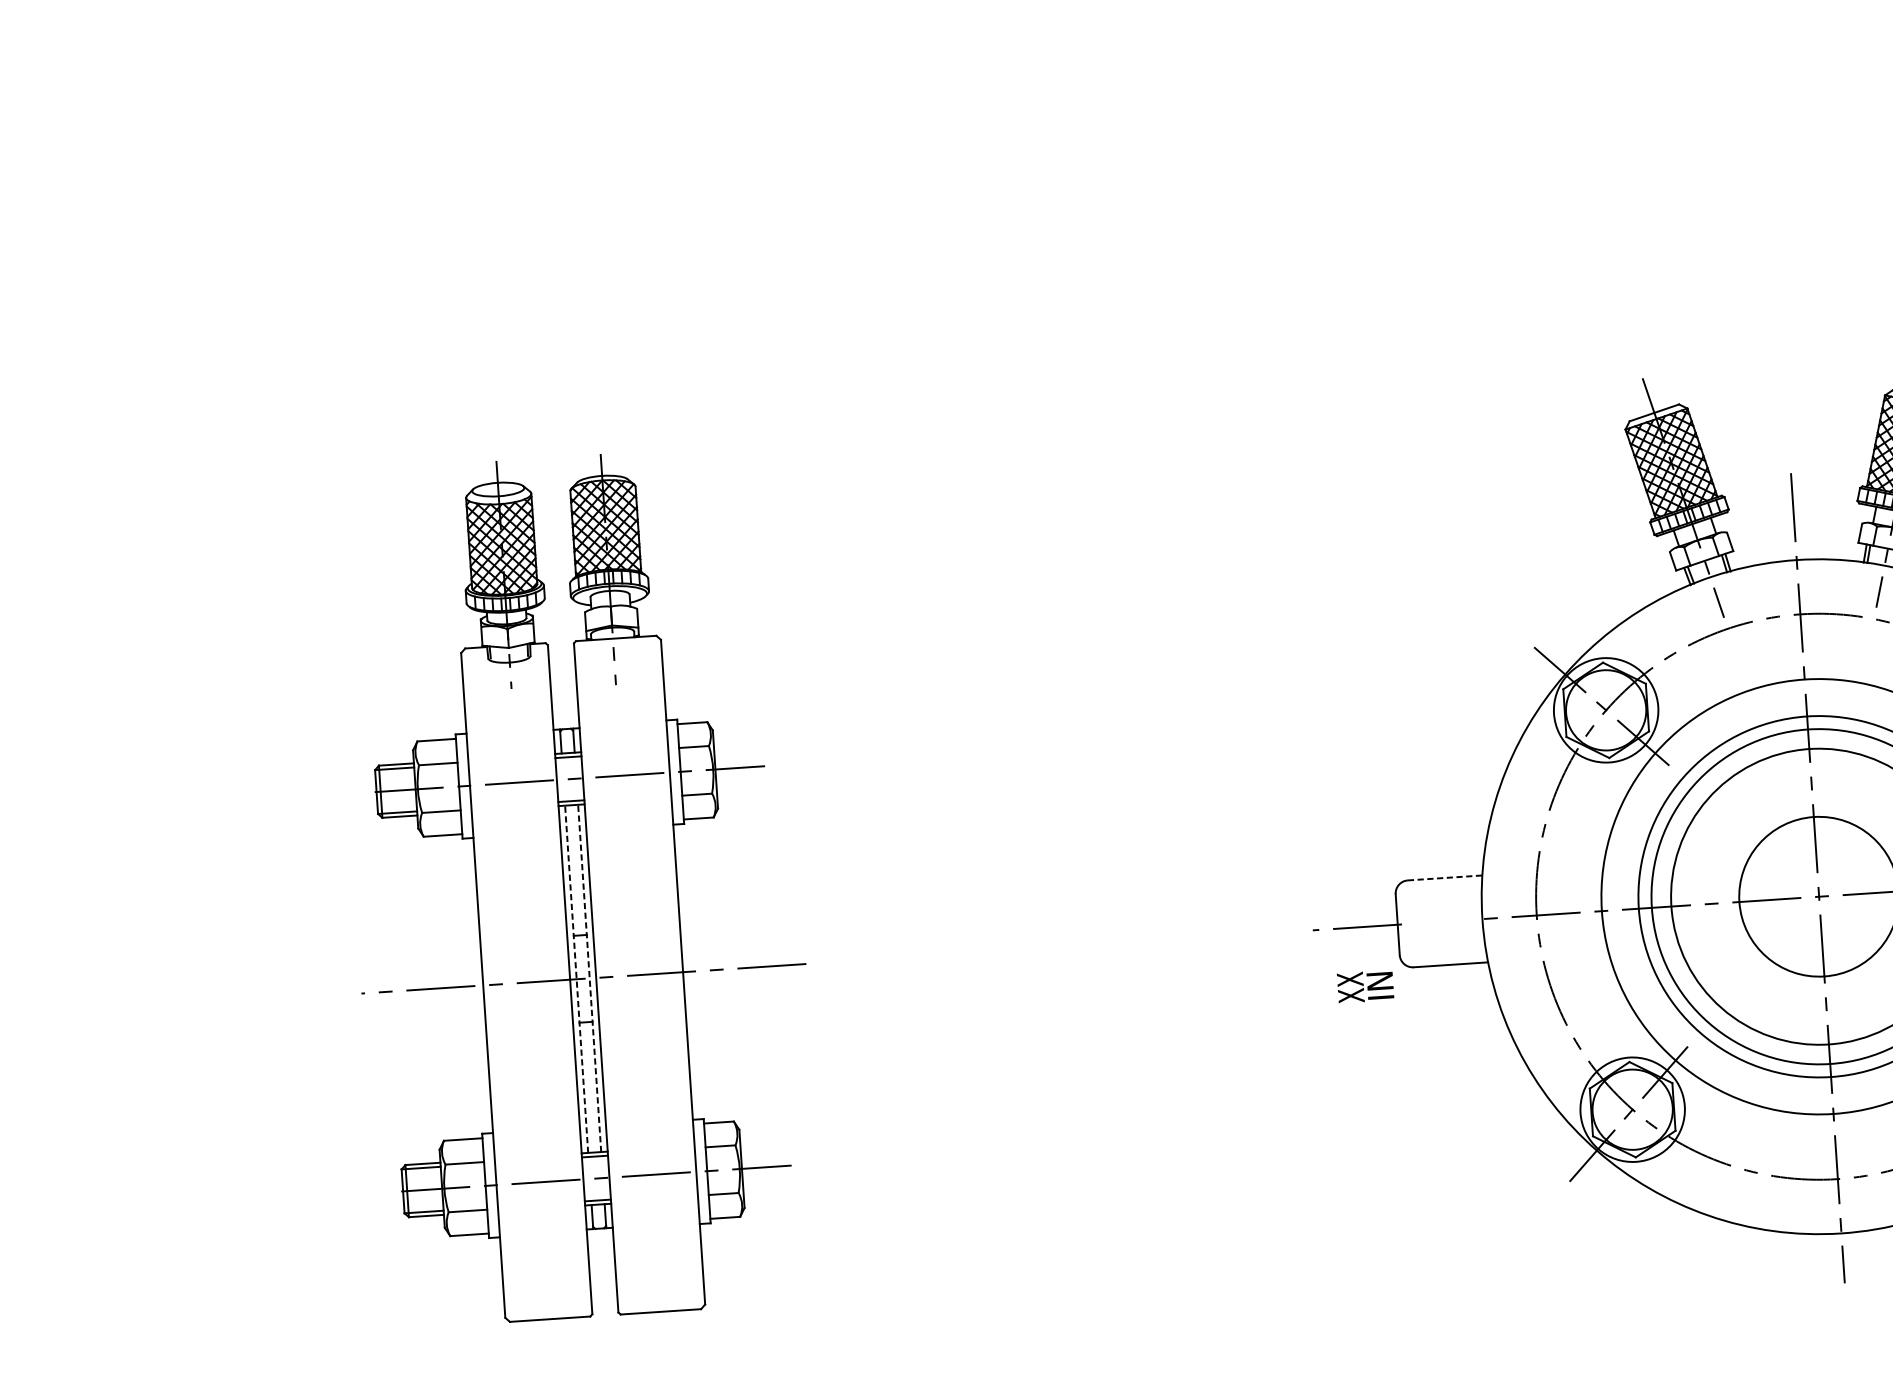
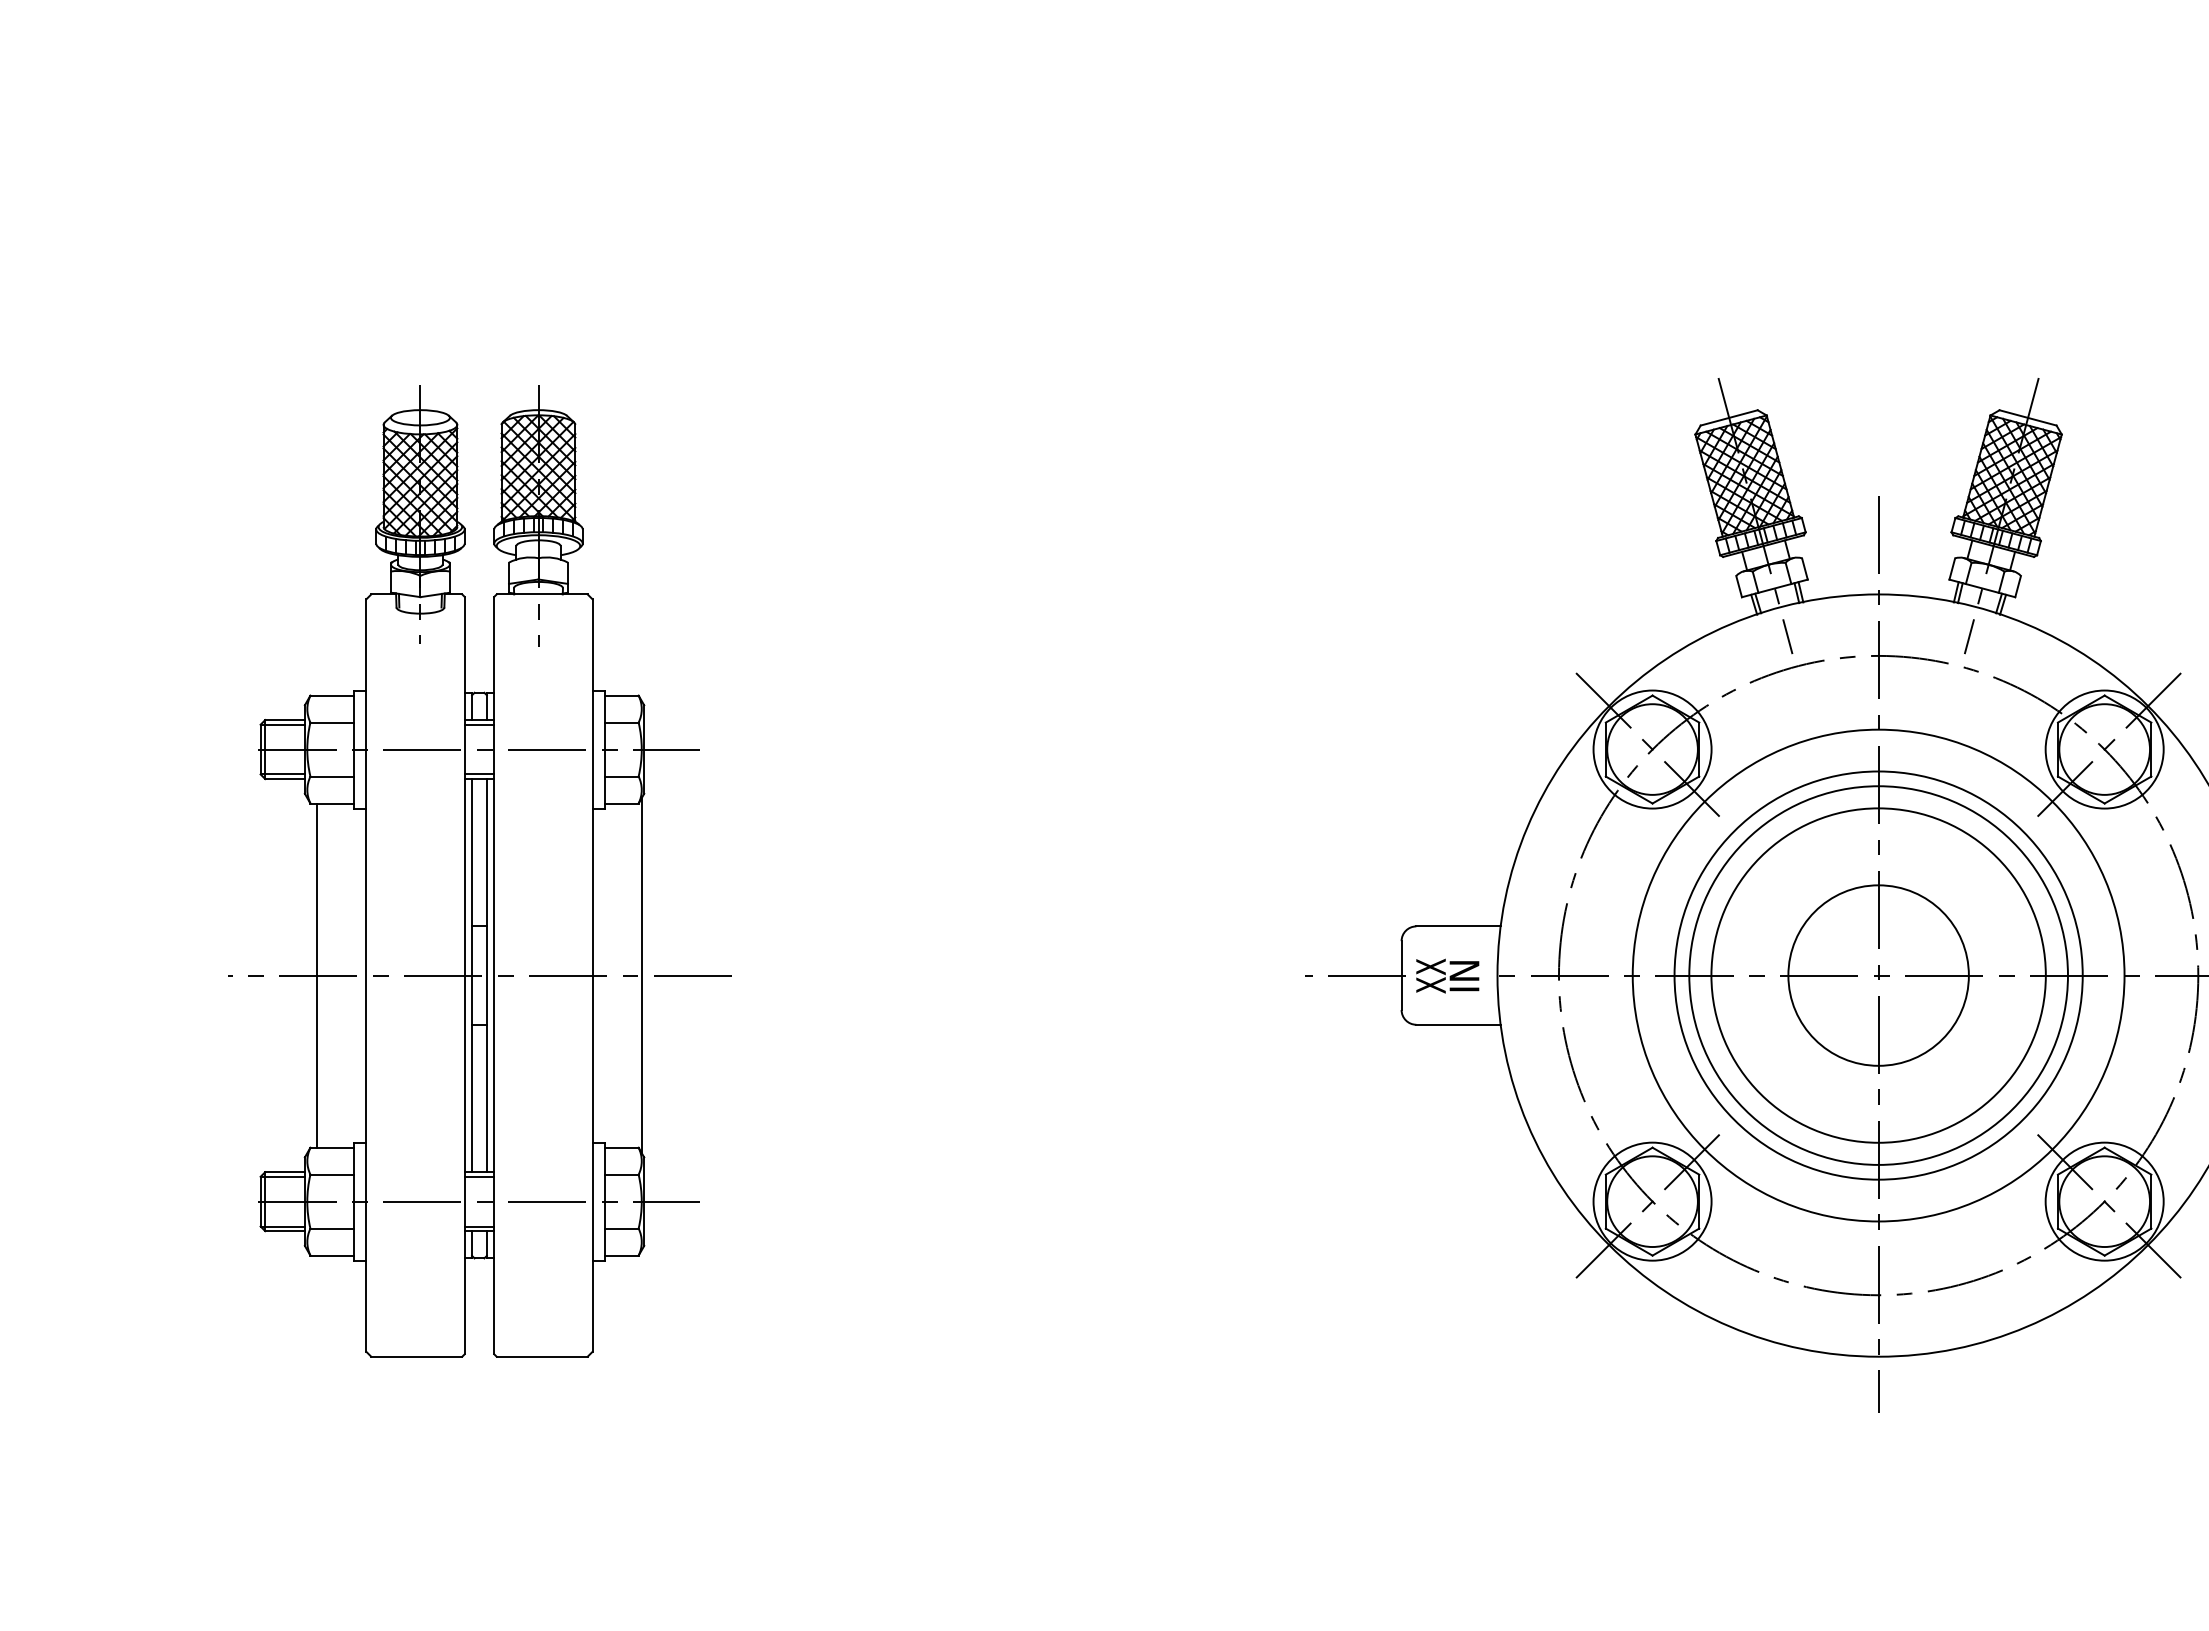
line: (1445, 878) -> (1458, 926), dashed -> solid
line: (726, 969) -> (641, 975), added
line: (589, 978) -> (486, 975), dashed -> solid
line: (577, 979) -> (472, 975), dashed -> solid
text: (1365, 986) -> (1447, 975), moved
line: (440, 988) -> (317, 975), added

